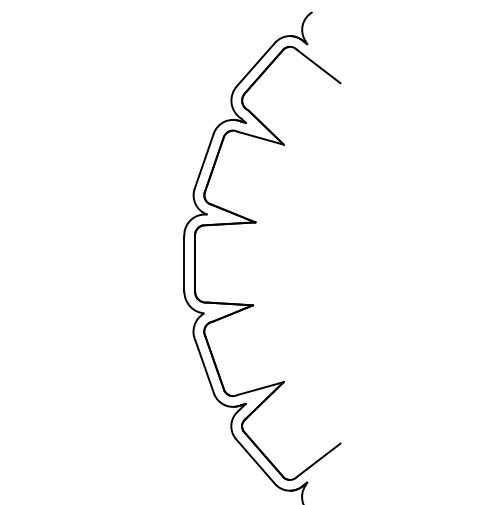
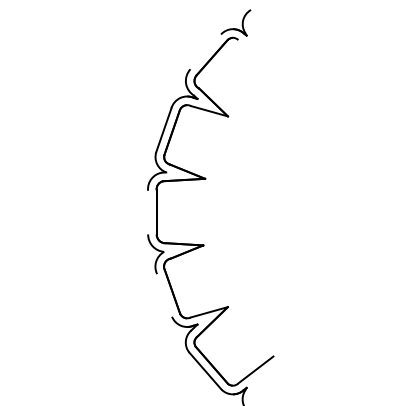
line: (256, 63) -> (206, 51), removed
line: (318, 66) -> (255, 53), removed
line: (184, 264) -> (148, 212), removed
line: (204, 367) -> (164, 295), removed

